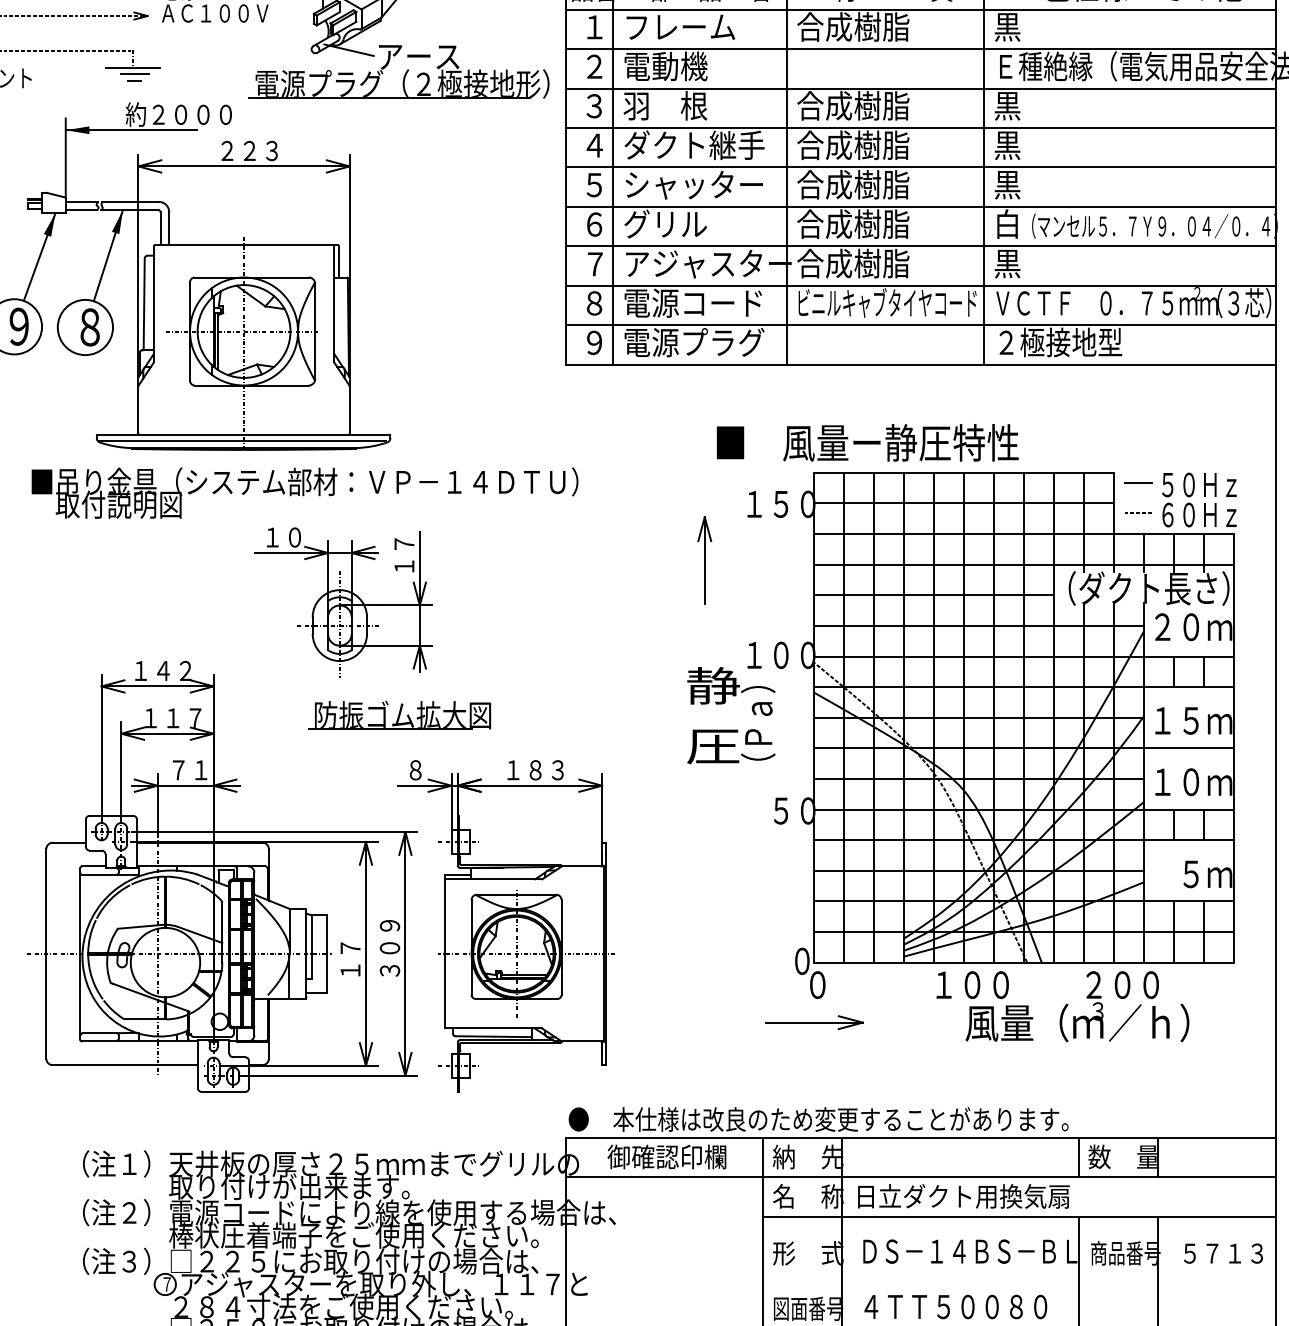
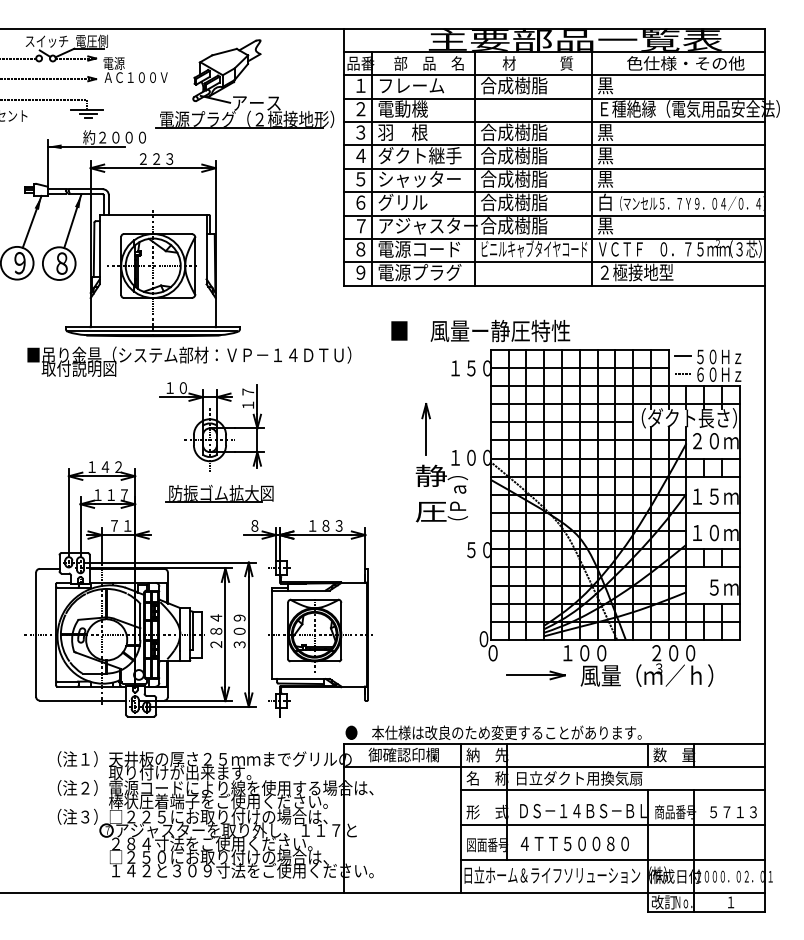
text: (867, 442) -> (480, 330), moved
part: (703, 560) -> (425, 429), moved
part: (399, 715) -> (219, 493), moved
text: (350, 946) -> (216, 630), １７ -> ２８４
part: (813, 1022) -> (535, 675), moved
line: (1019, 1275) -> (612, 825), added

